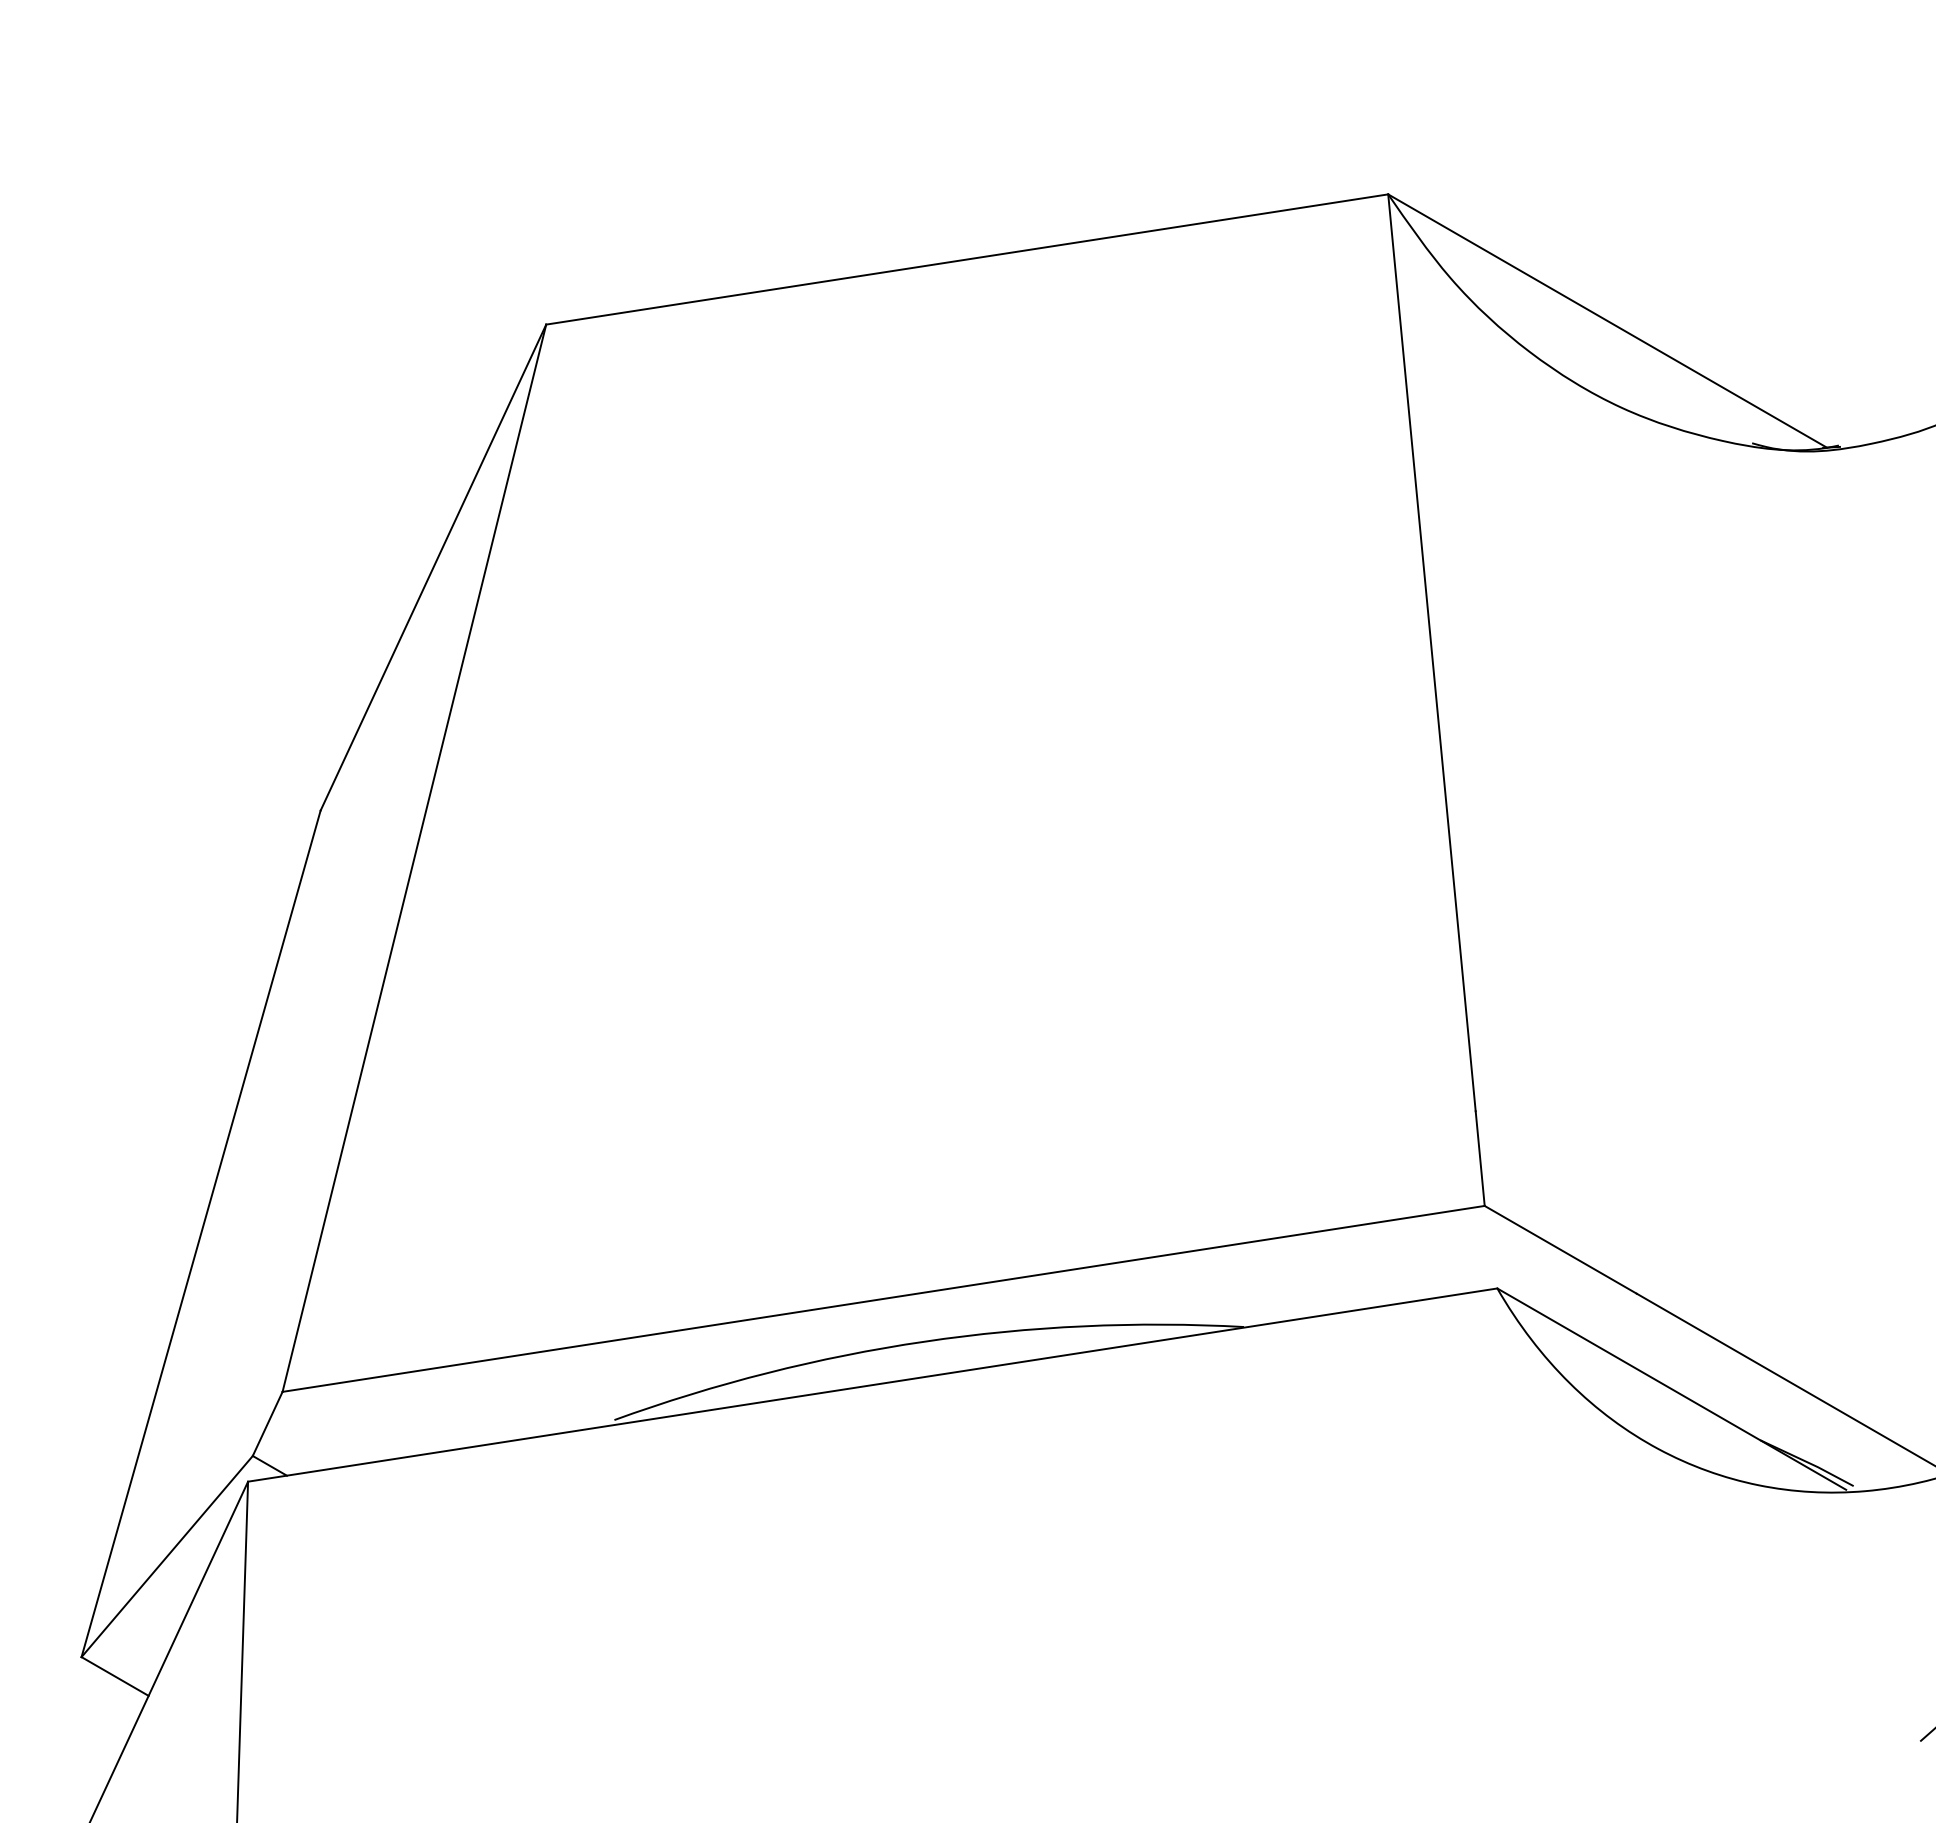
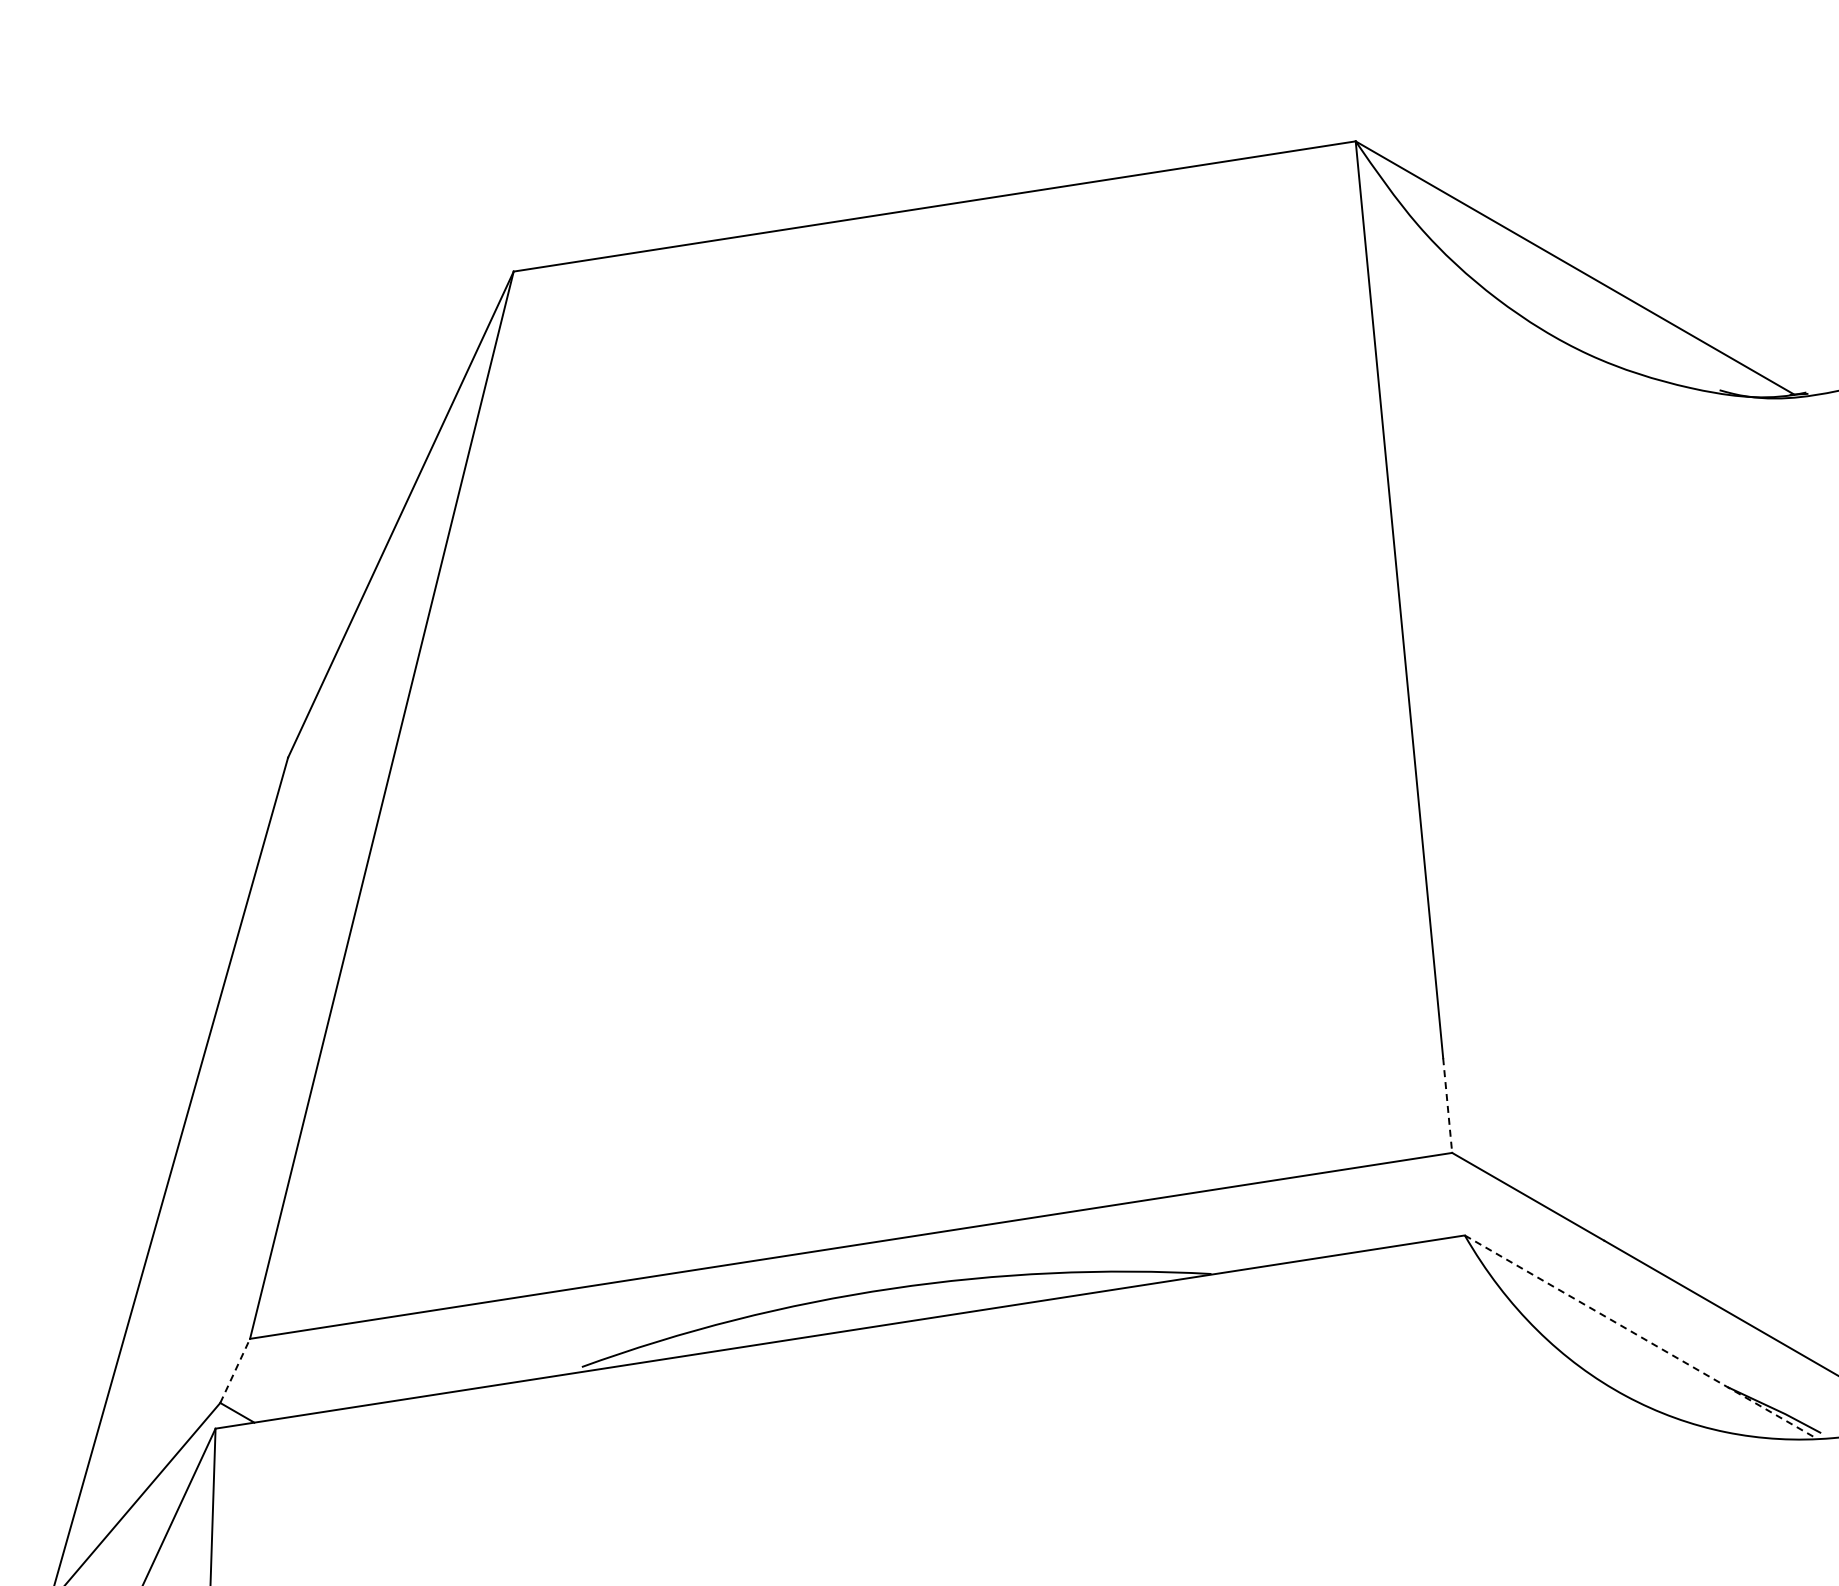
line: (1480, 1158) -> (1447, 1105), solid -> dashed
line: (1672, 1389) -> (1639, 1336), solid -> dashed
line: (267, 1423) -> (234, 1370), solid -> dashed

